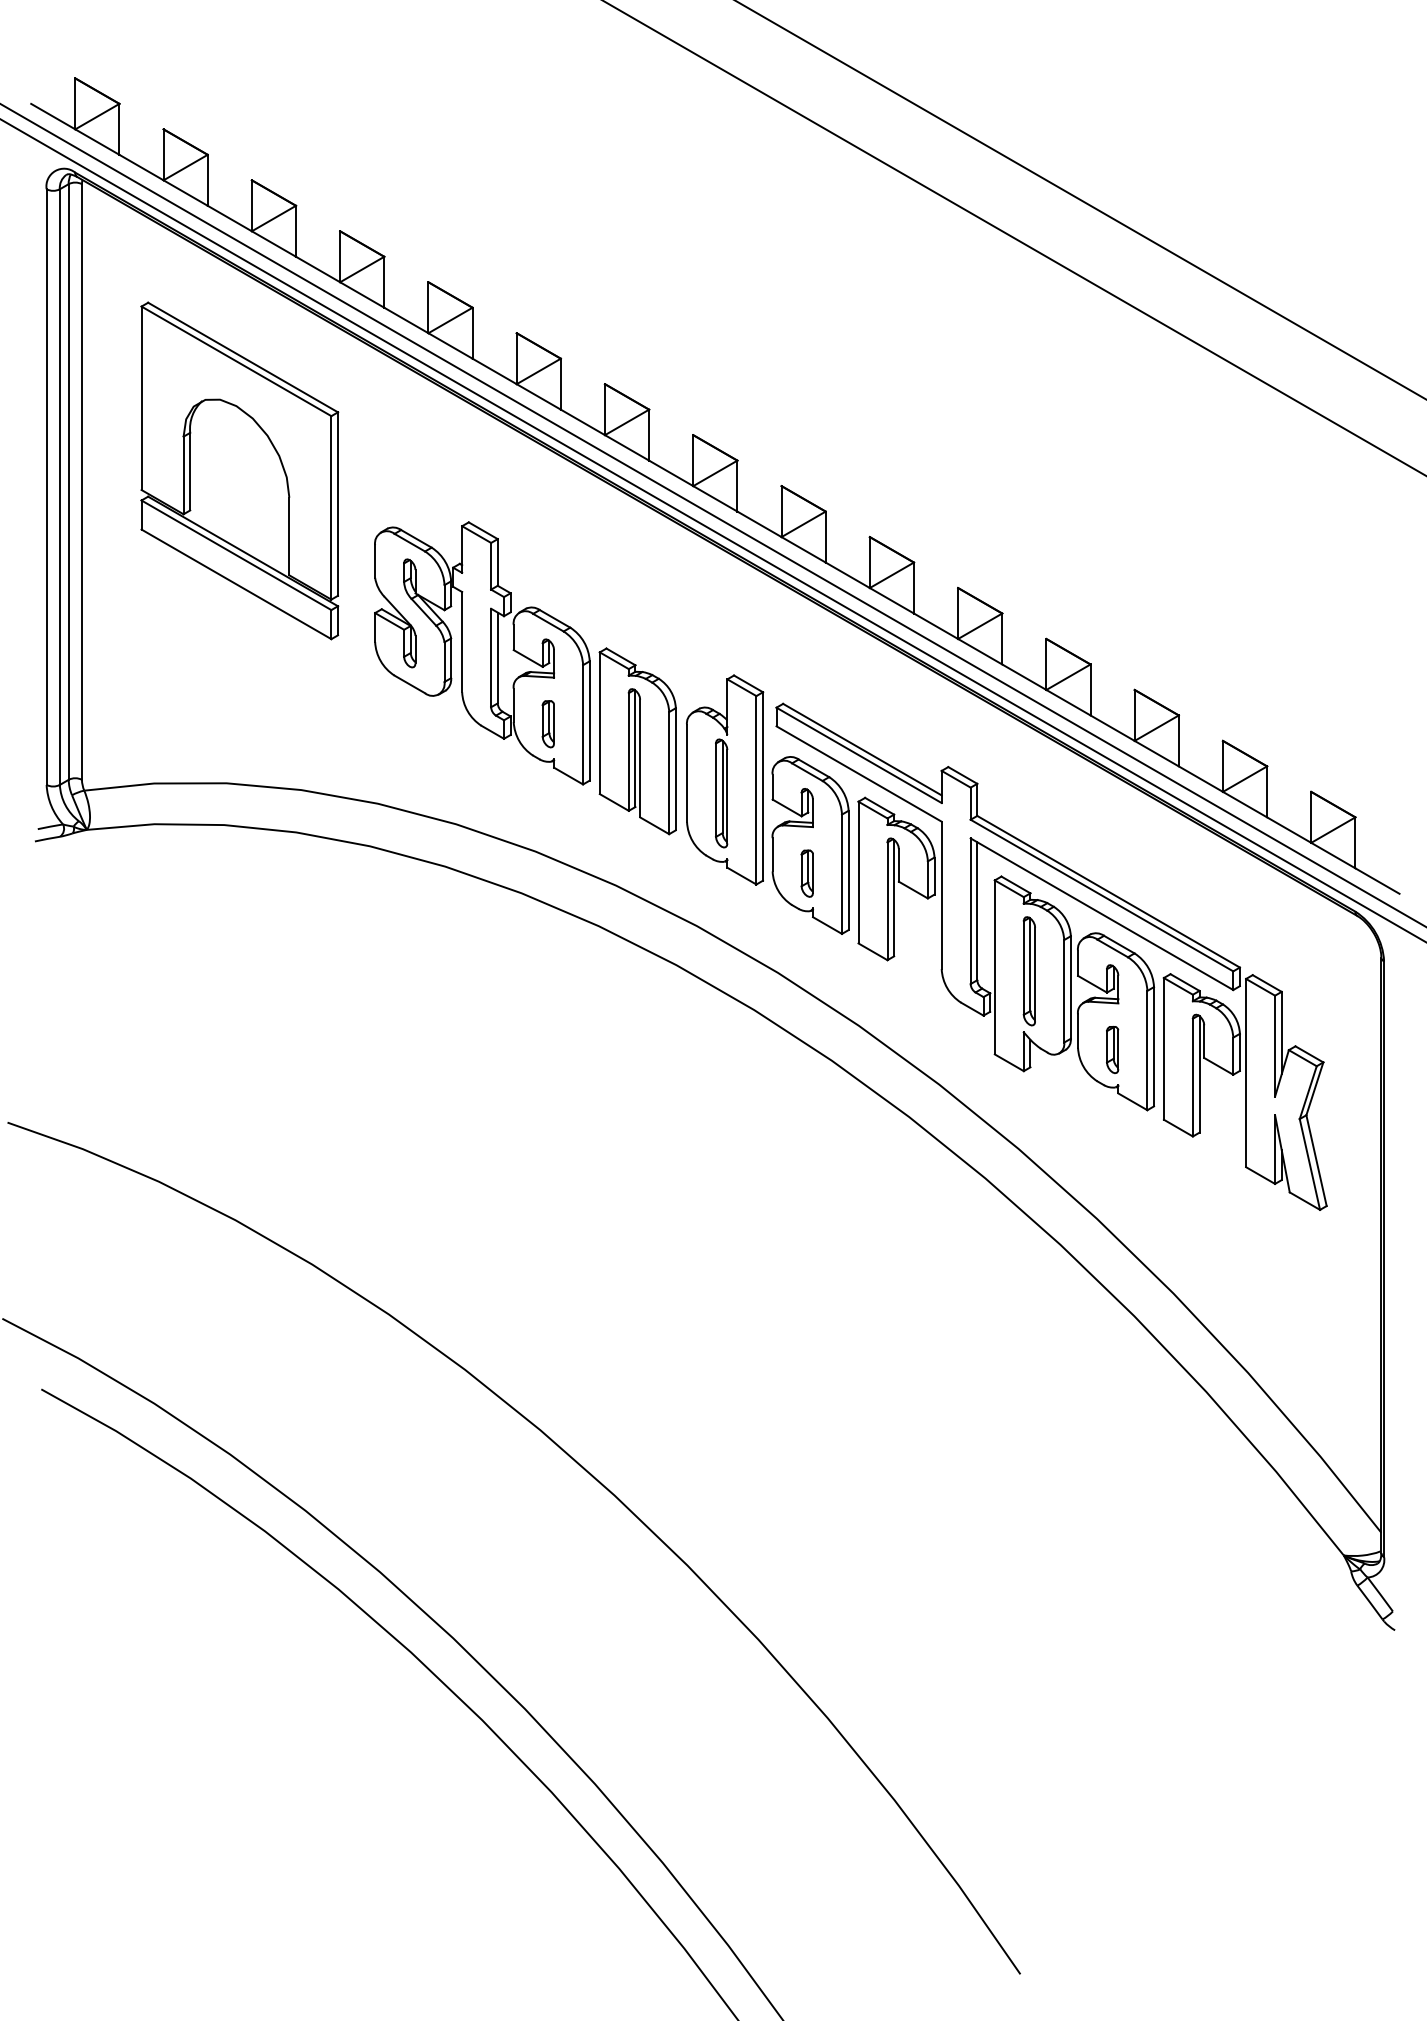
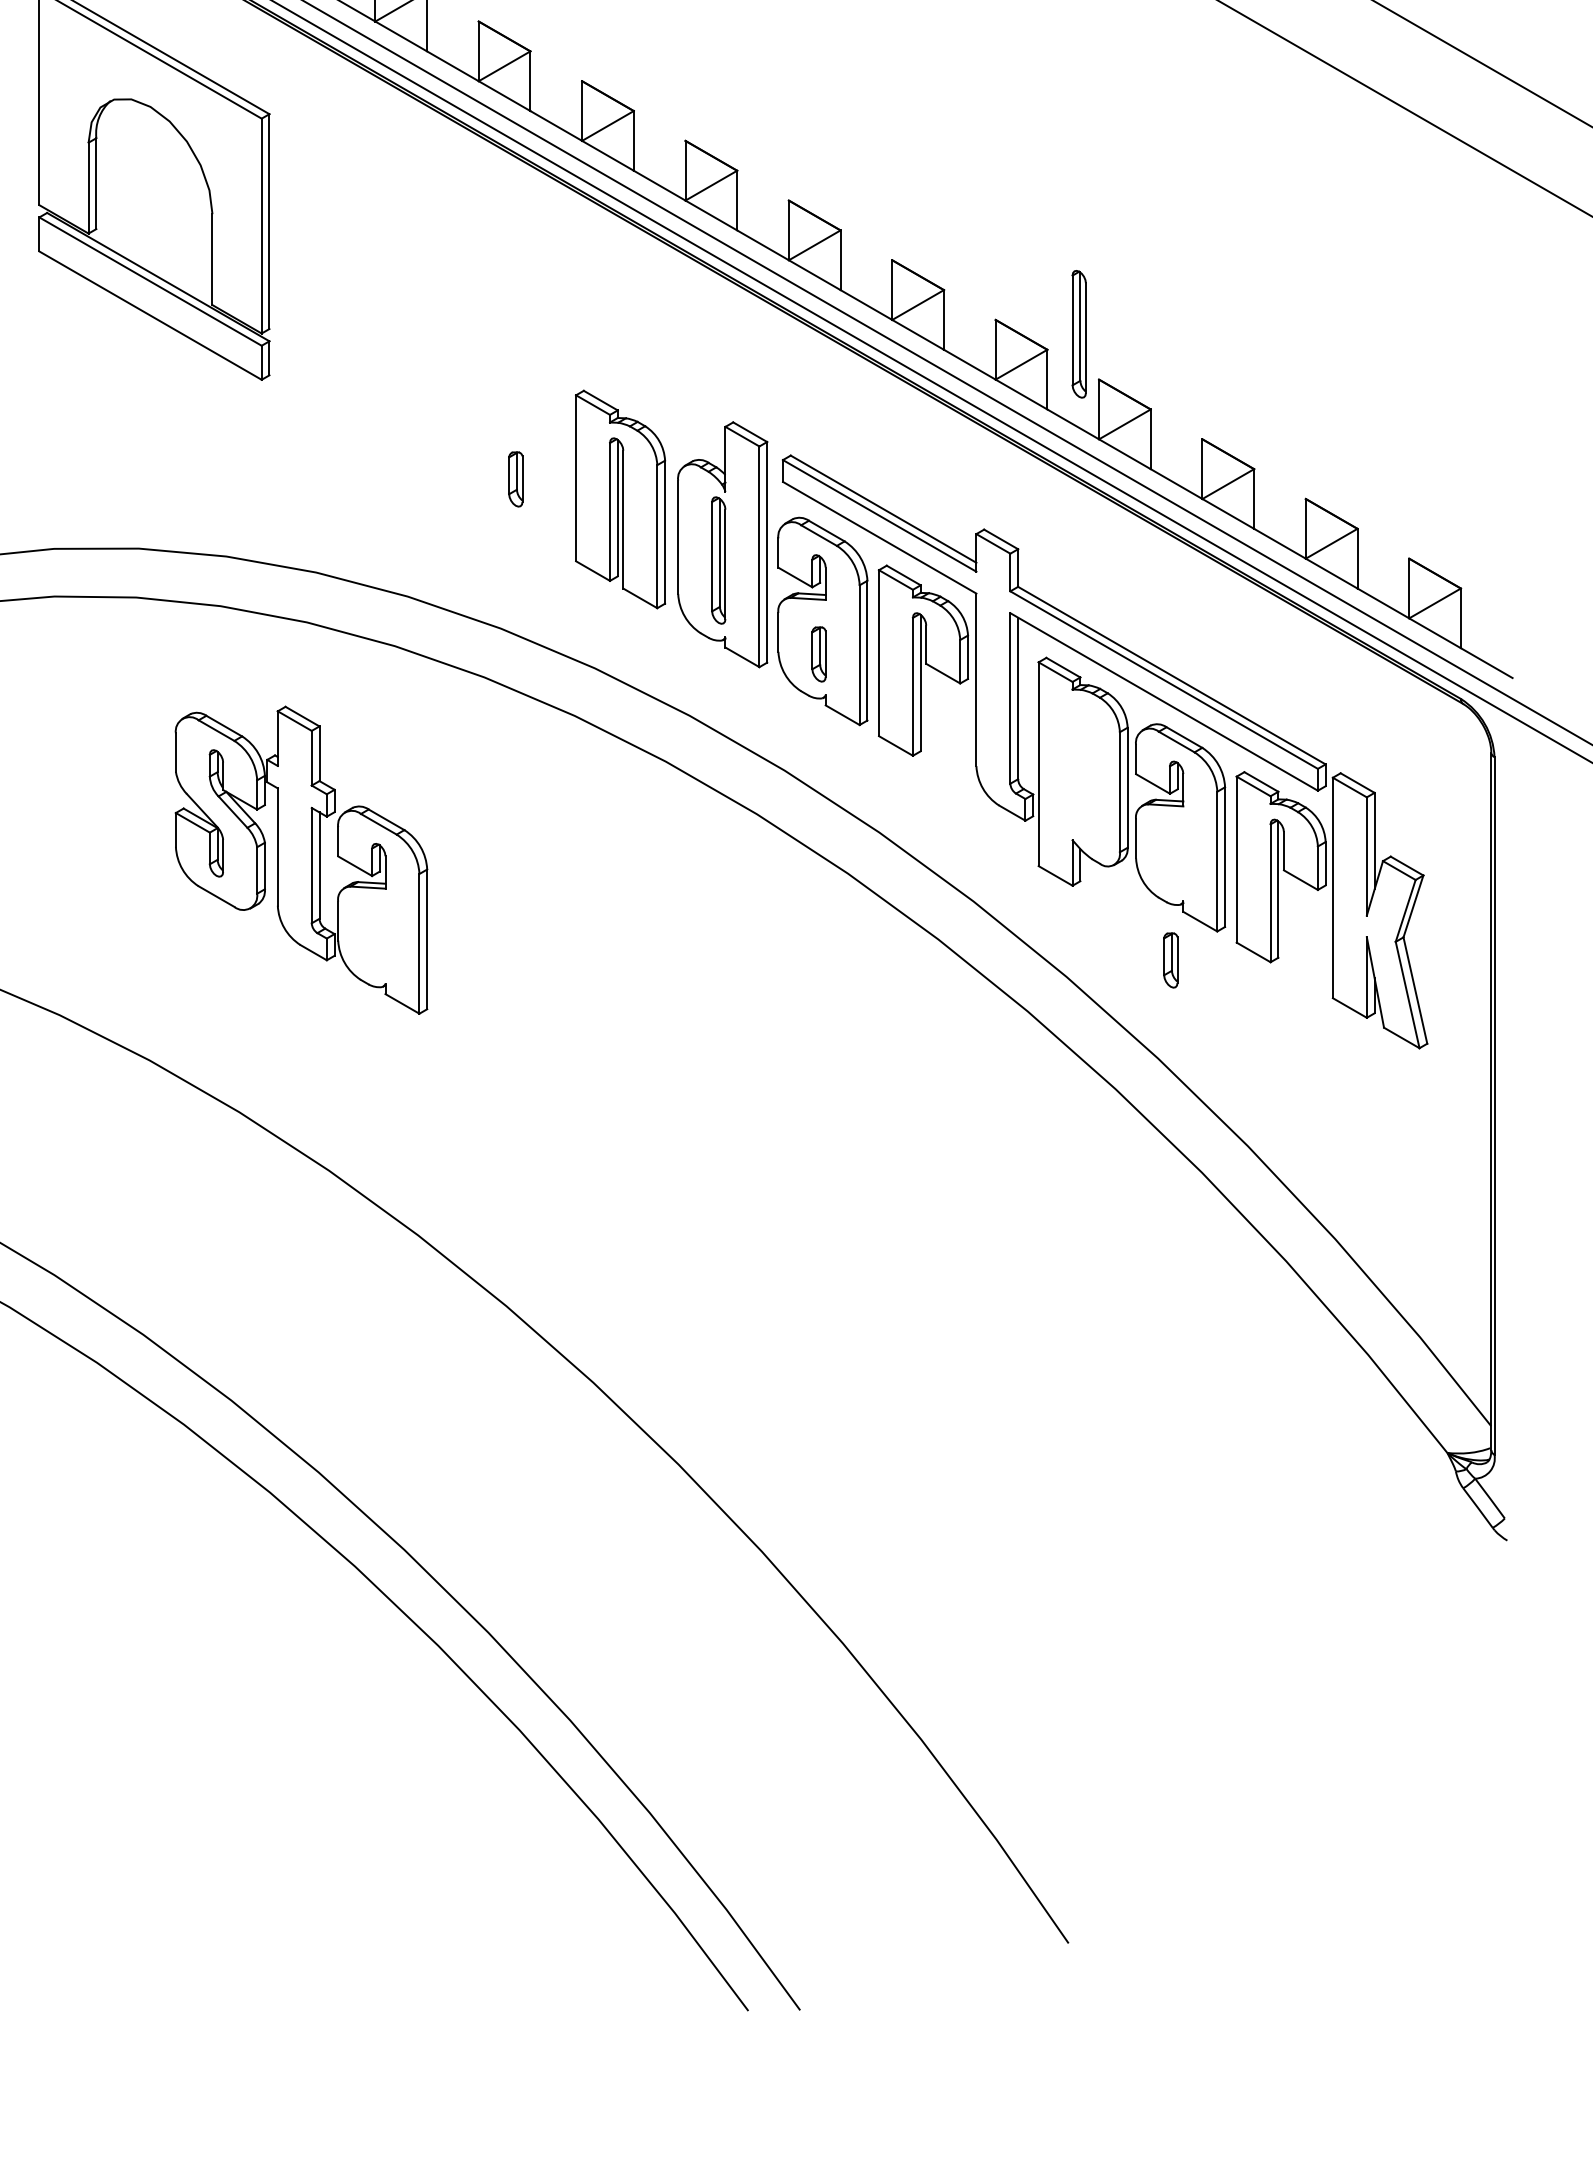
part: (482, 653) -> (301, 860), moved
part: (1028, 971) -> (1078, 334), moved
part: (1112, 1049) -> (1170, 959), moved

